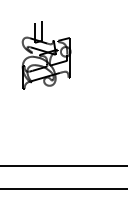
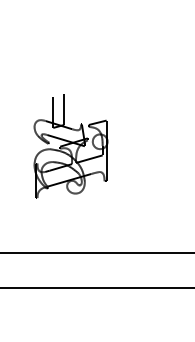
part: (46, 55) -> (70, 147), moved

